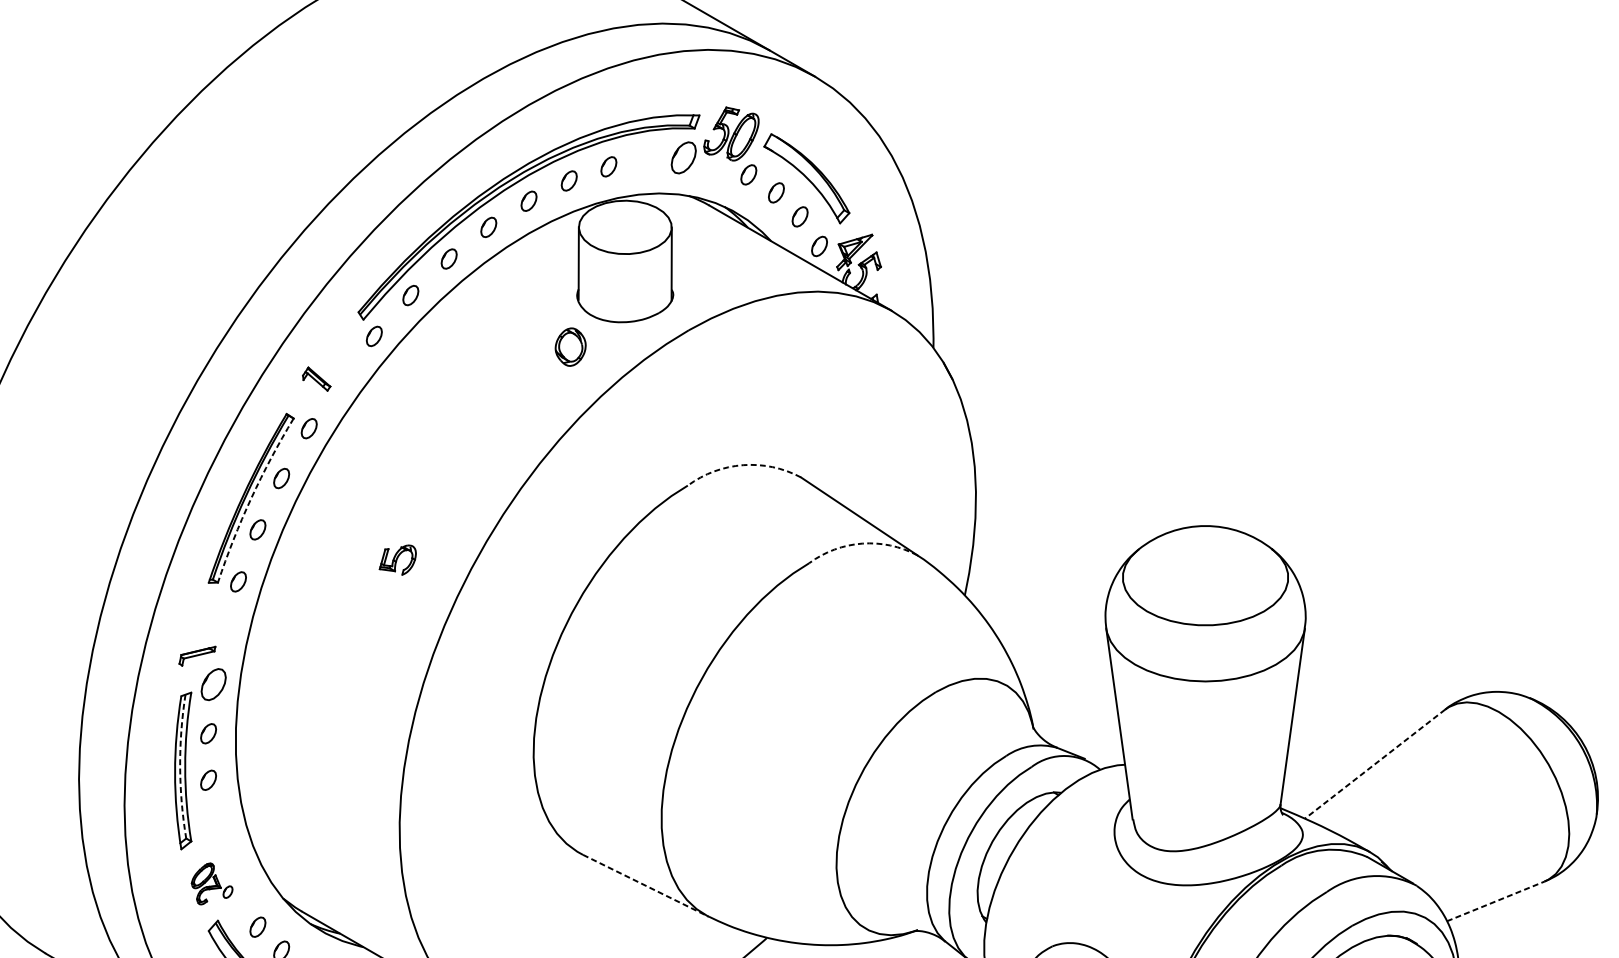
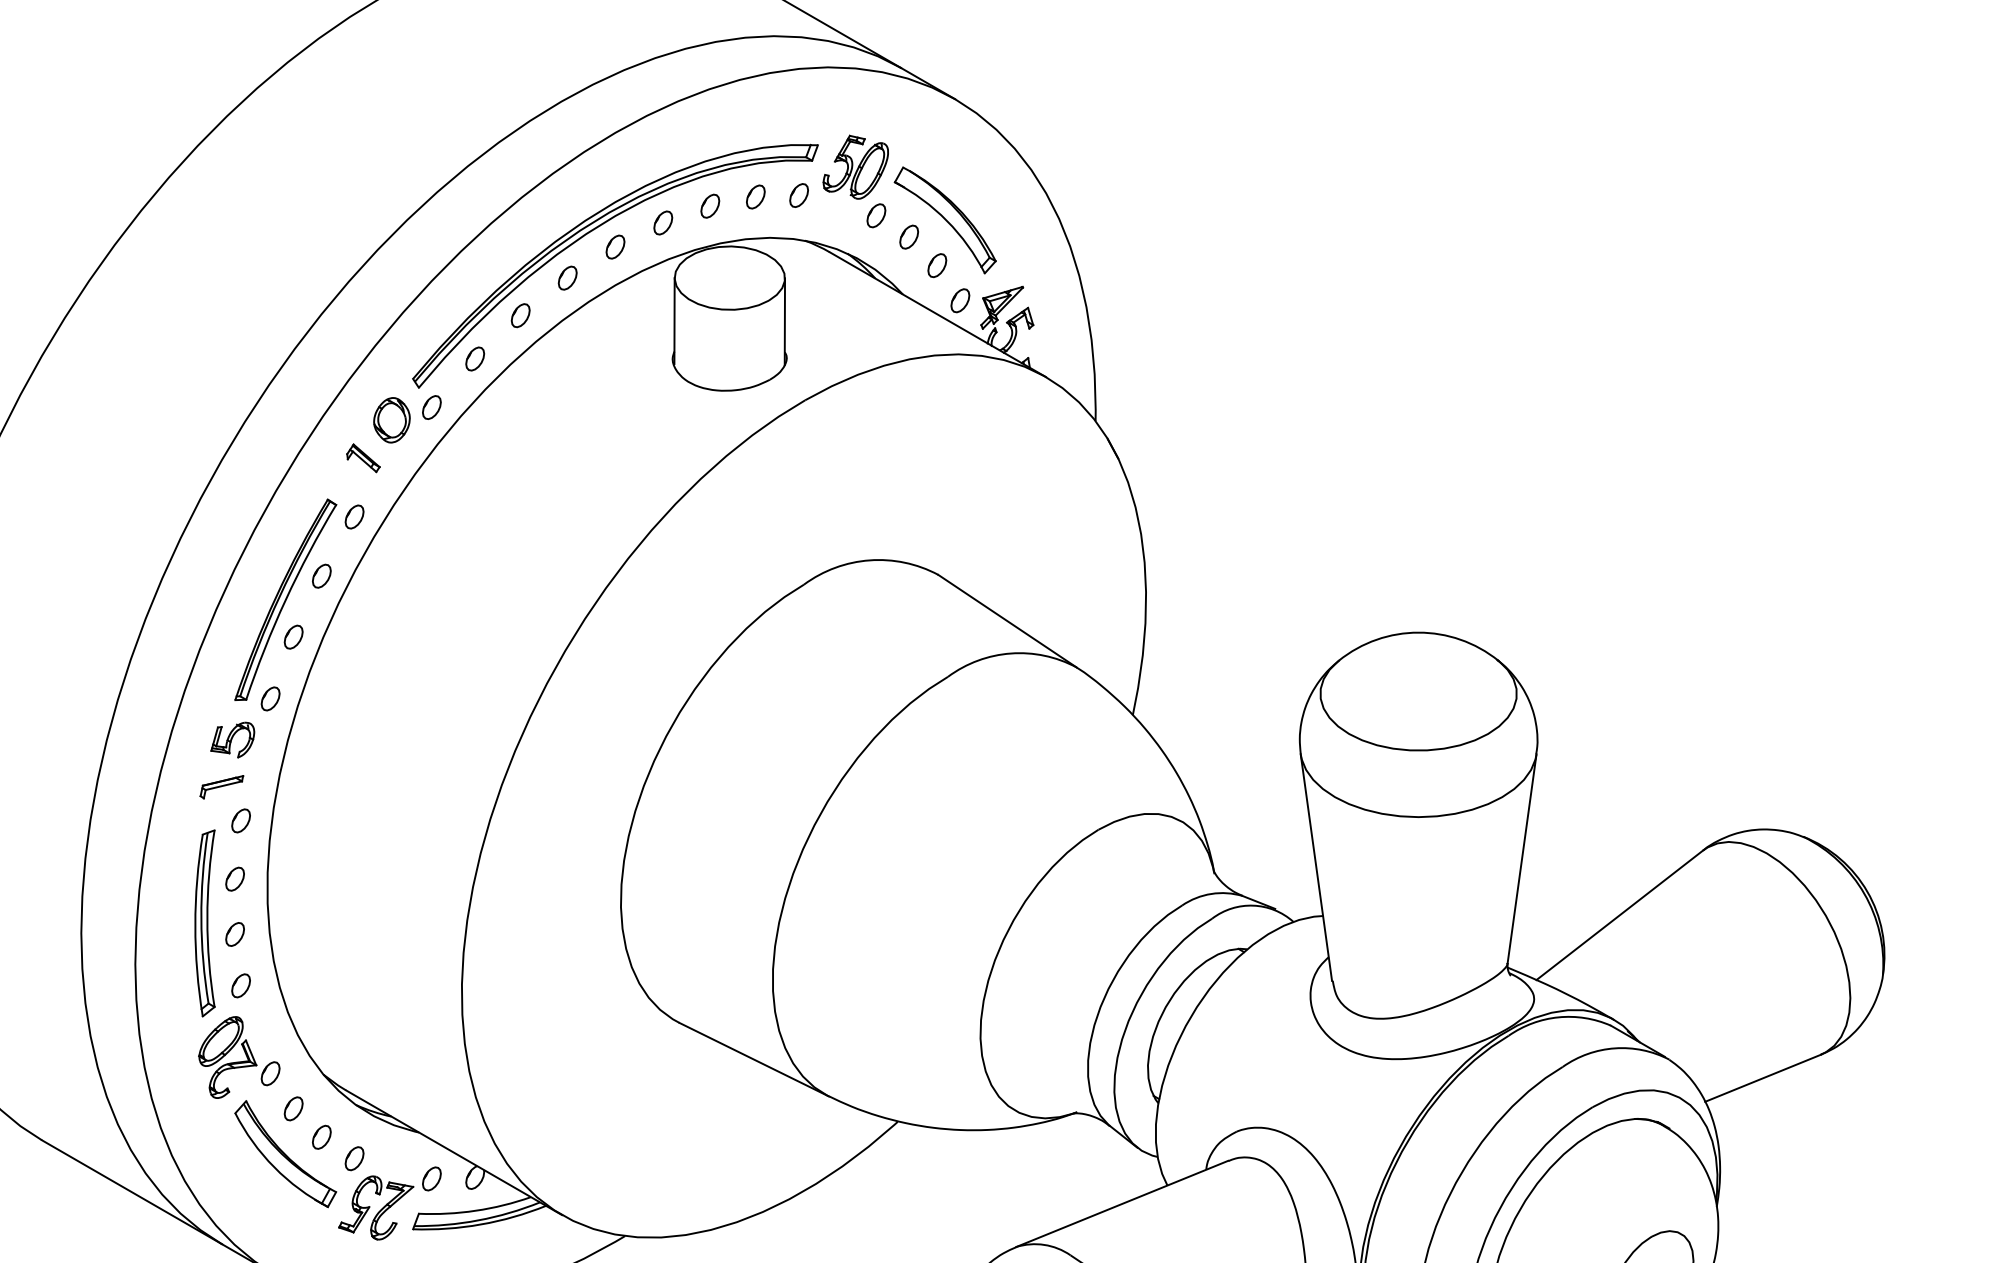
part: (683, 157) -> (798, 195), size x0.62
part: (646, 158) -> (755, 196), added
part: (570, 347) -> (391, 420), moved
arc: (742, 465) -> (869, 560), dashed -> solid
arc: (251, 498) -> (285, 599), dashed -> solid
arc: (861, 543) -> (1010, 653), dashed -> solid
part: (397, 559) -> (232, 739), moved
part: (213, 684) -> (240, 820), size x0.62
line: (1374, 764) -> (1619, 915), dashed -> solid
arc: (180, 766) -> (201, 918), dashed -> solid
part: (213, 823) -> (240, 985), added
part: (212, 883) -> (239, 1057), size x1.67
line: (646, 885) -> (754, 1059), dashed -> solid
line: (1496, 901) -> (1763, 1078), dashed -> solid

